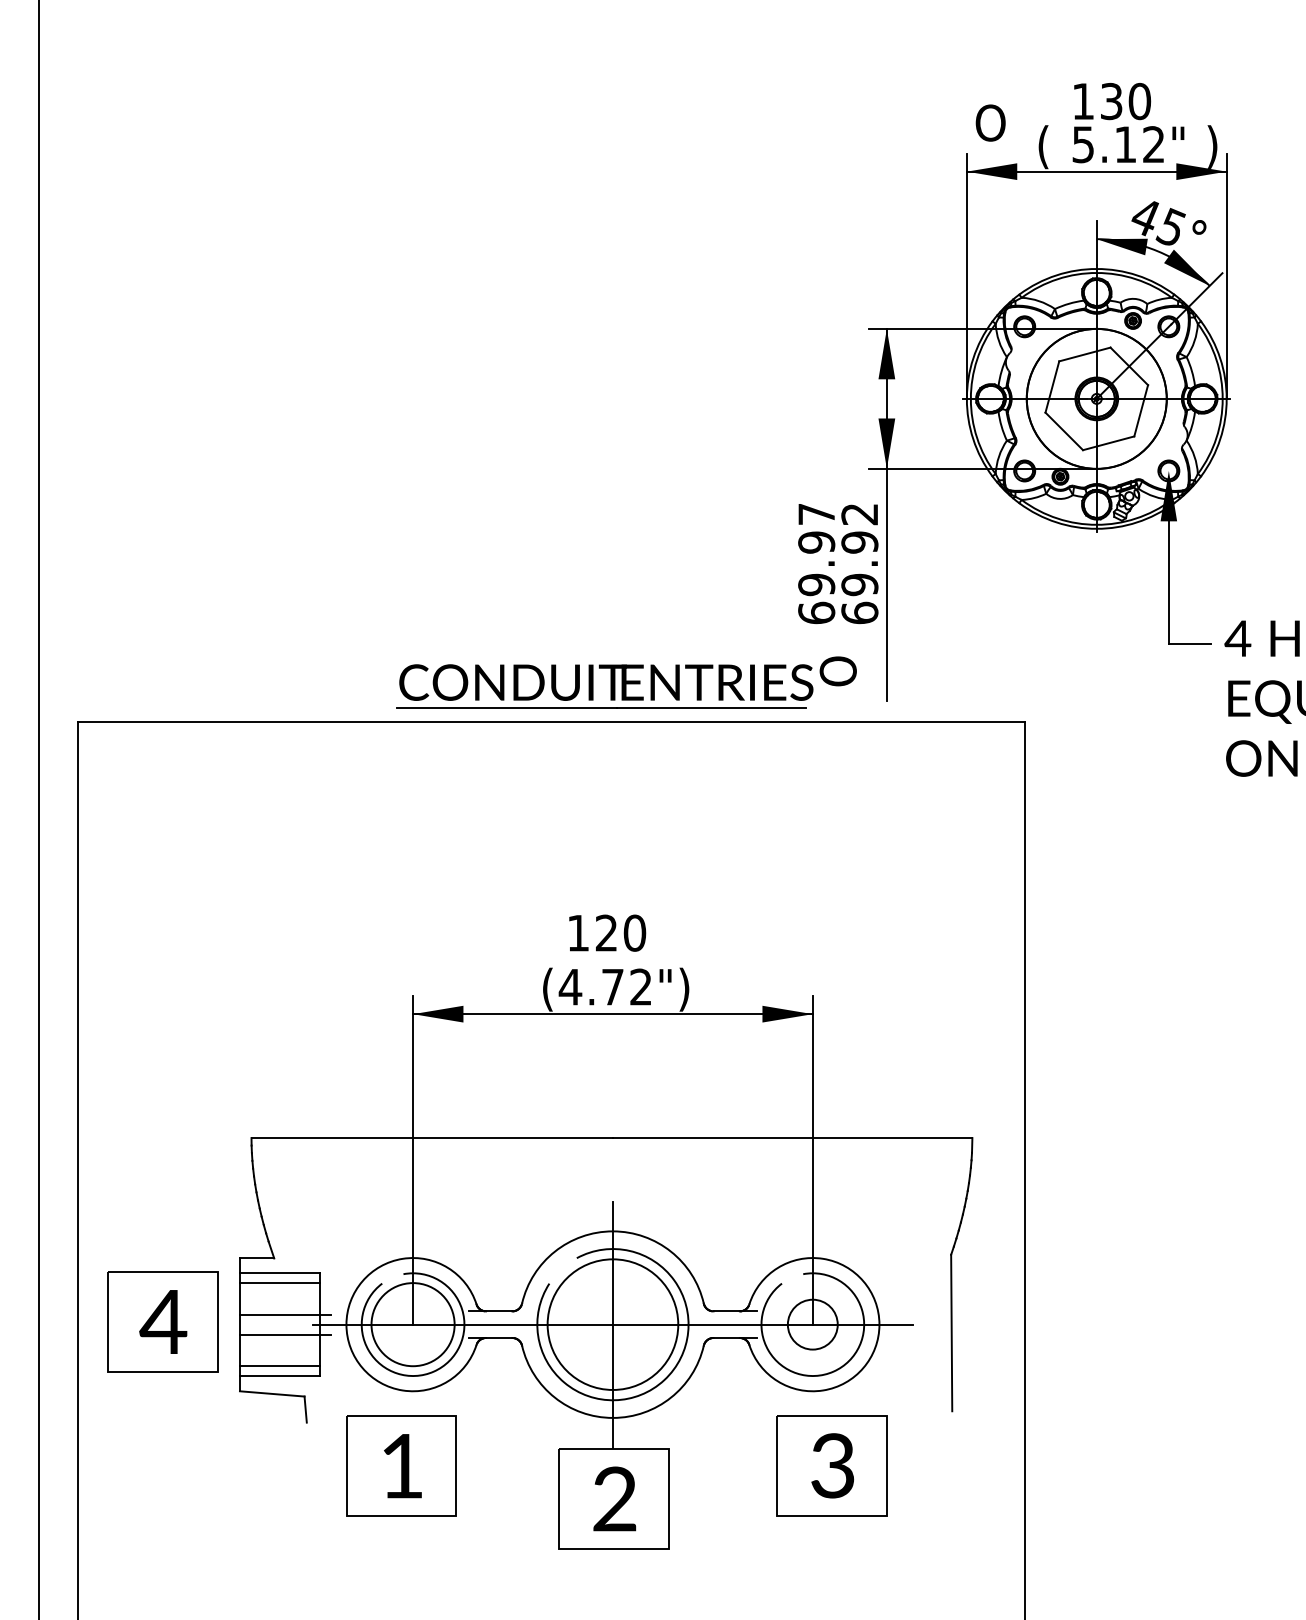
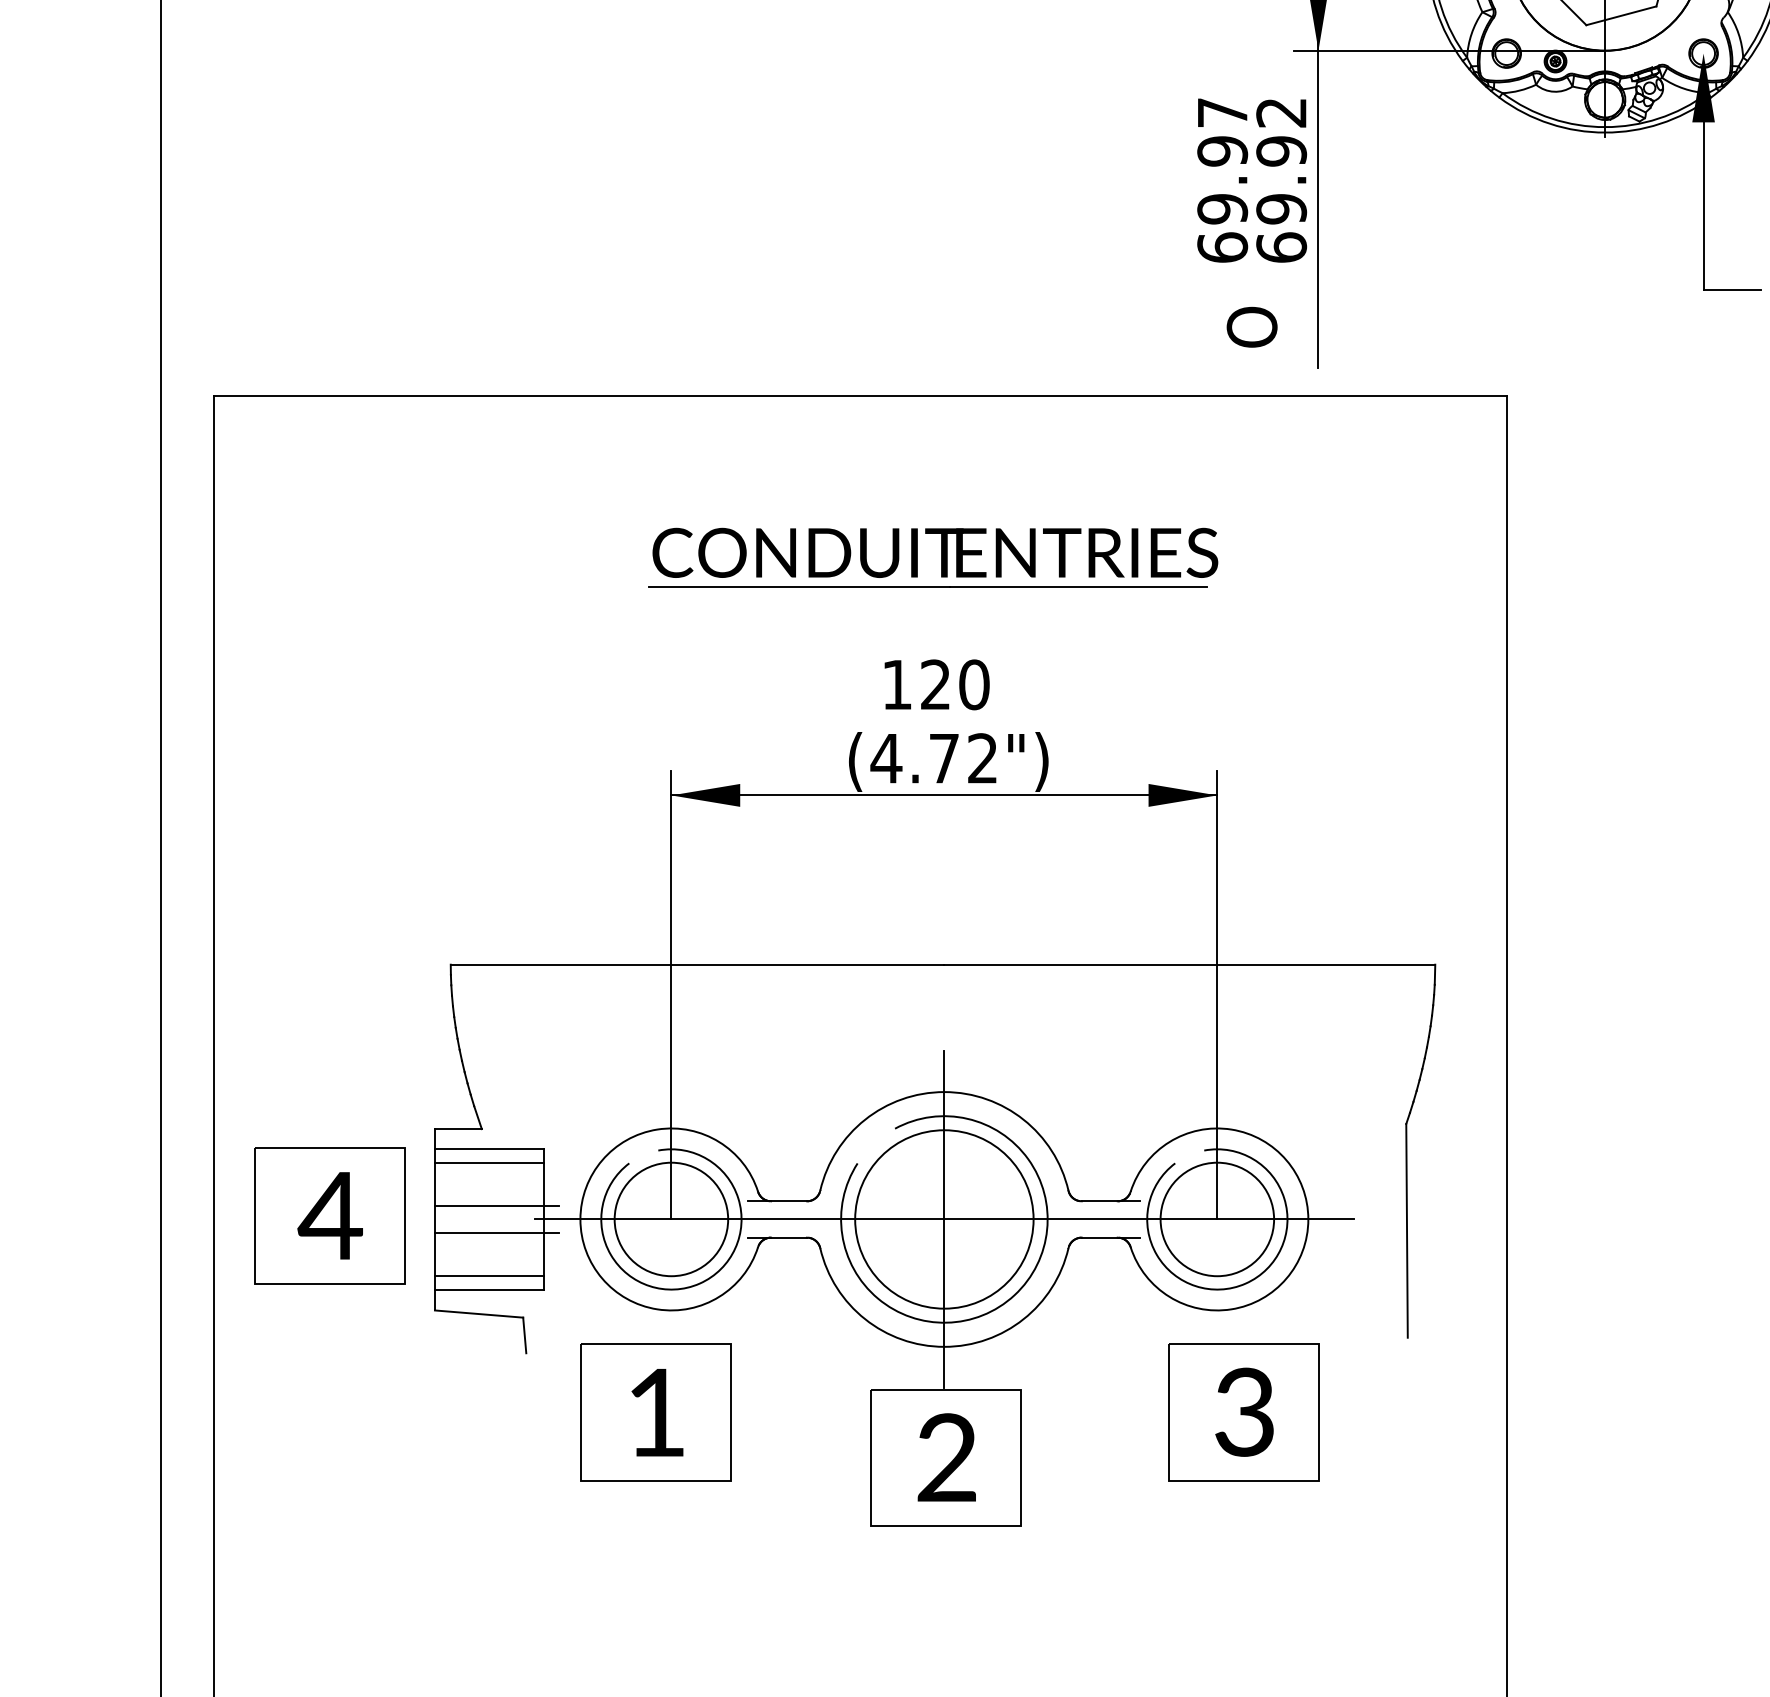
part: (604, 686) -> (932, 558), moved
circle: (812, 1324) -> (1216, 1219), size x1.67

